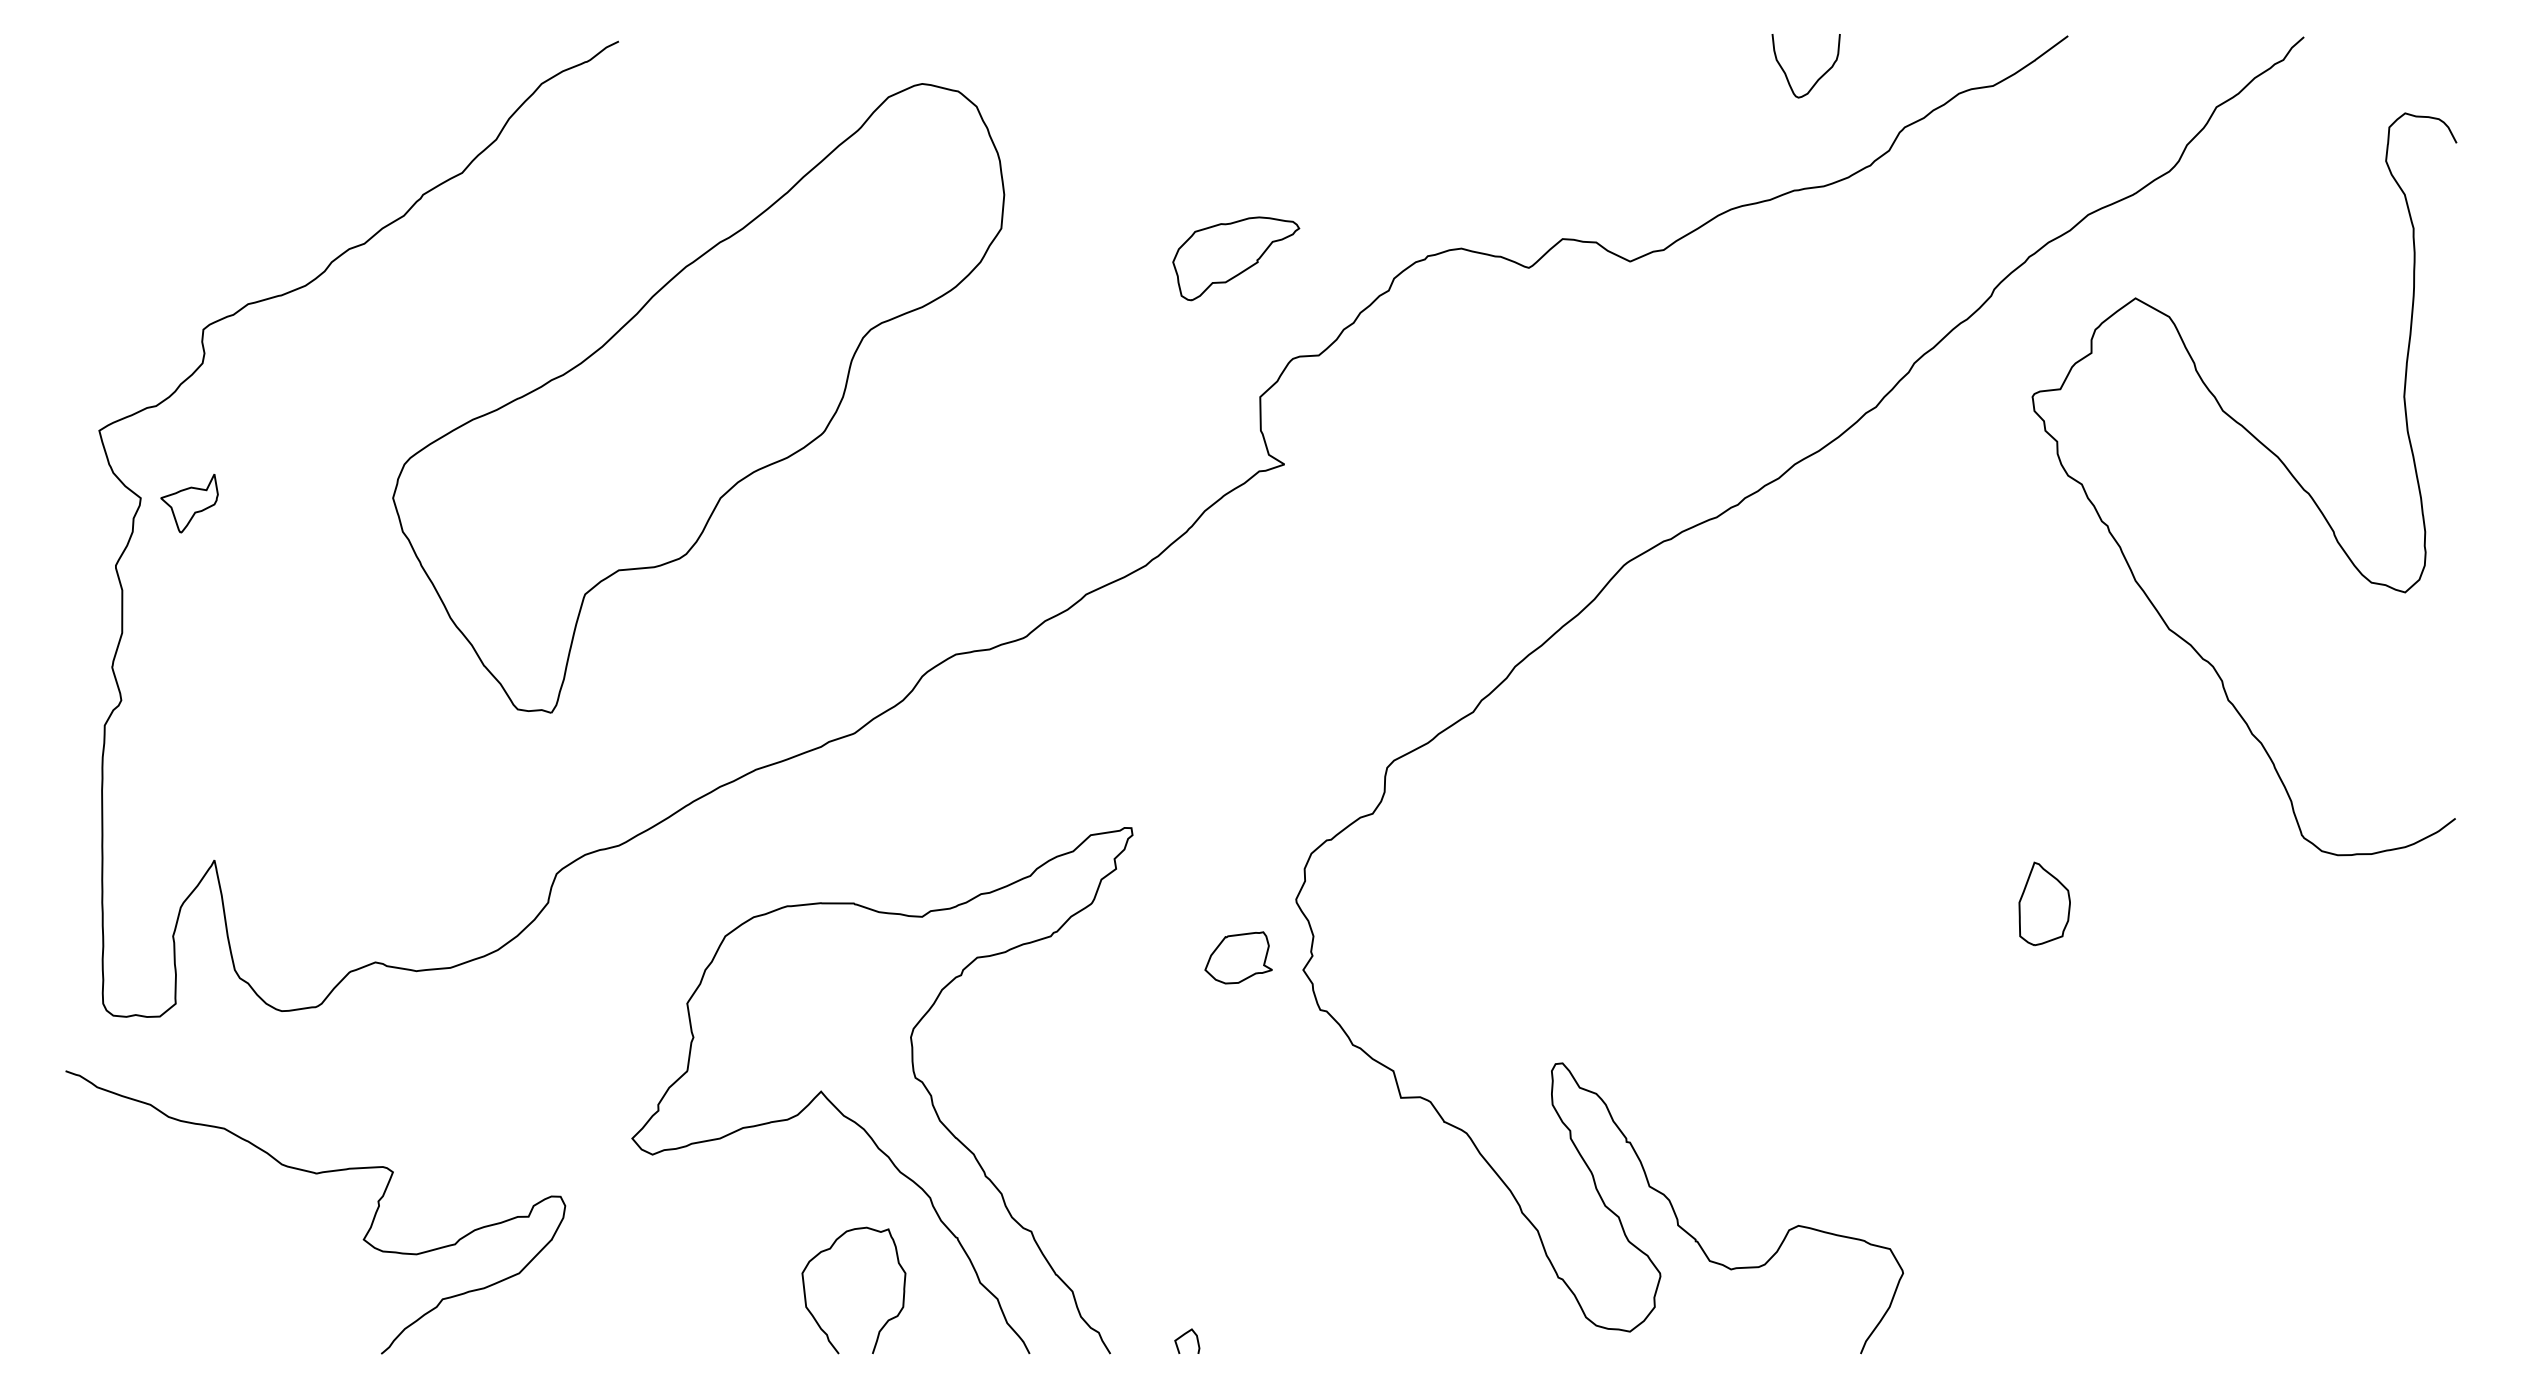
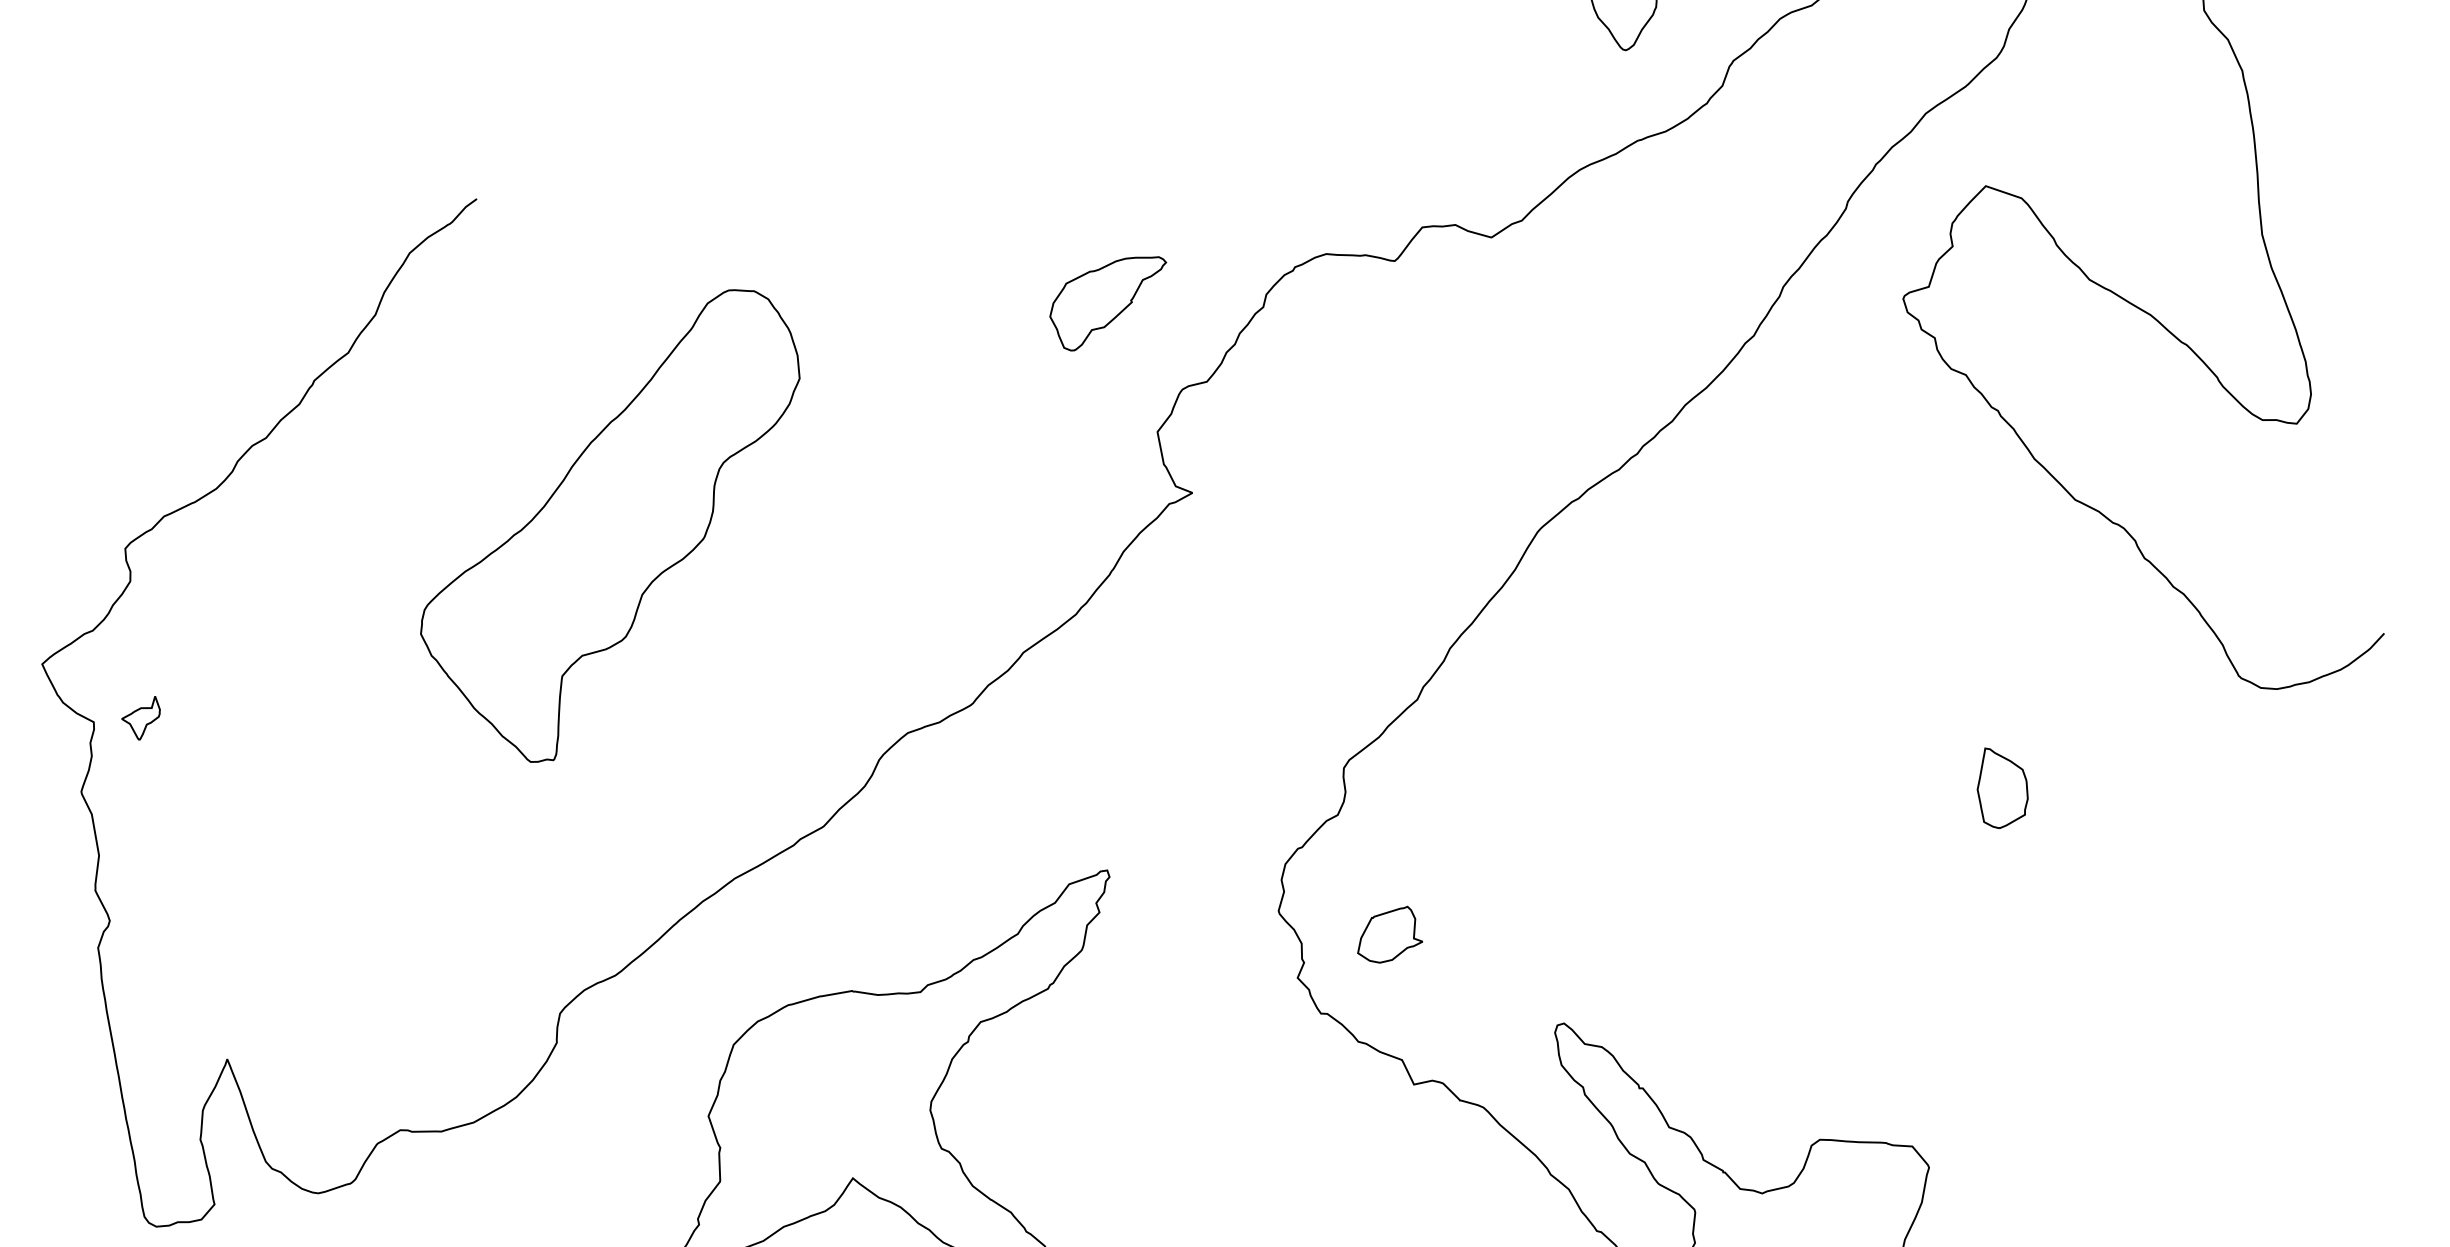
part: (698, 398) -> (615, 530), size x0.7
part: (189, 503) -> (141, 718), size x0.7
part: (1238, 957) -> (1387, 935), moved

